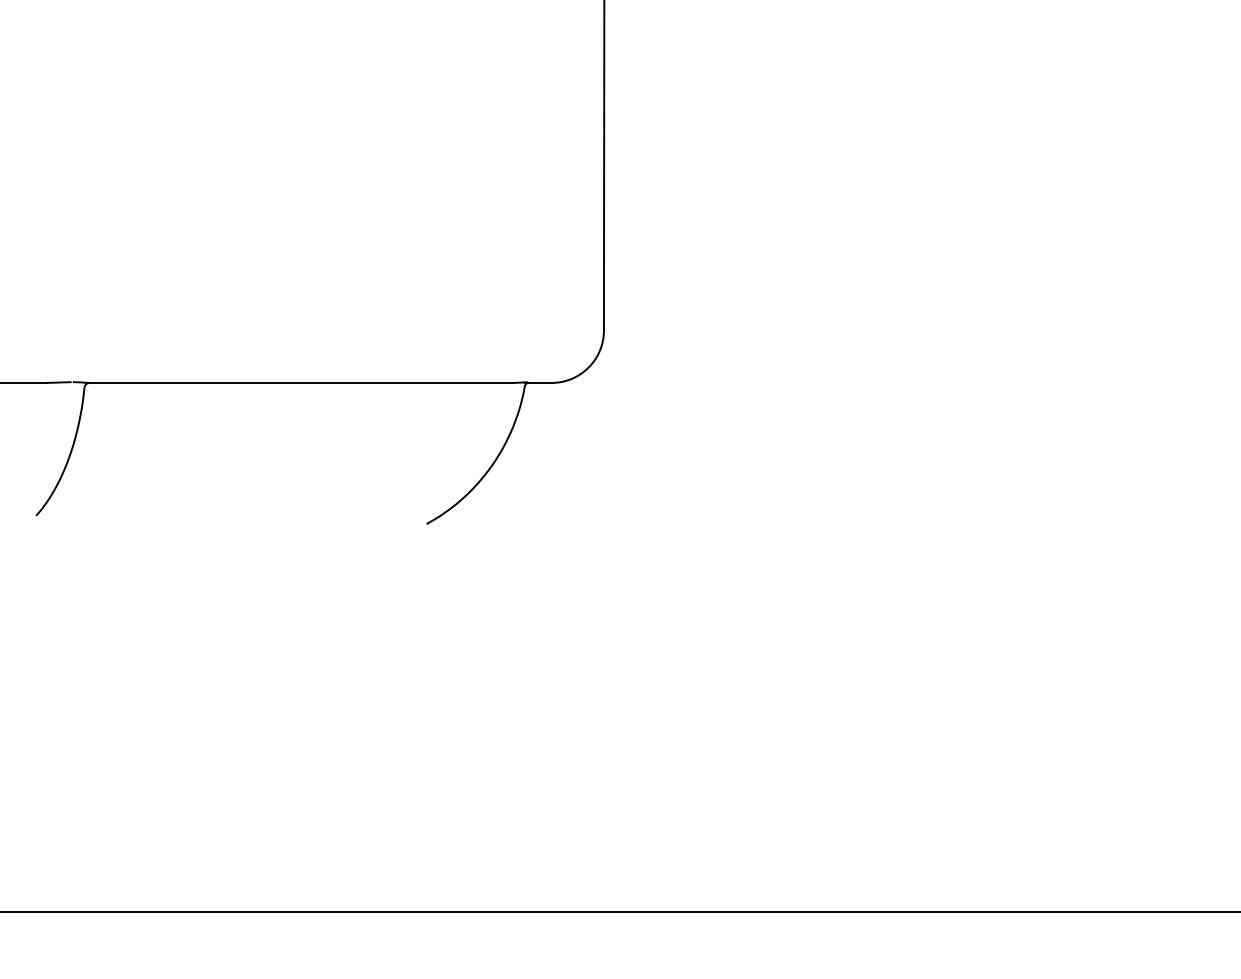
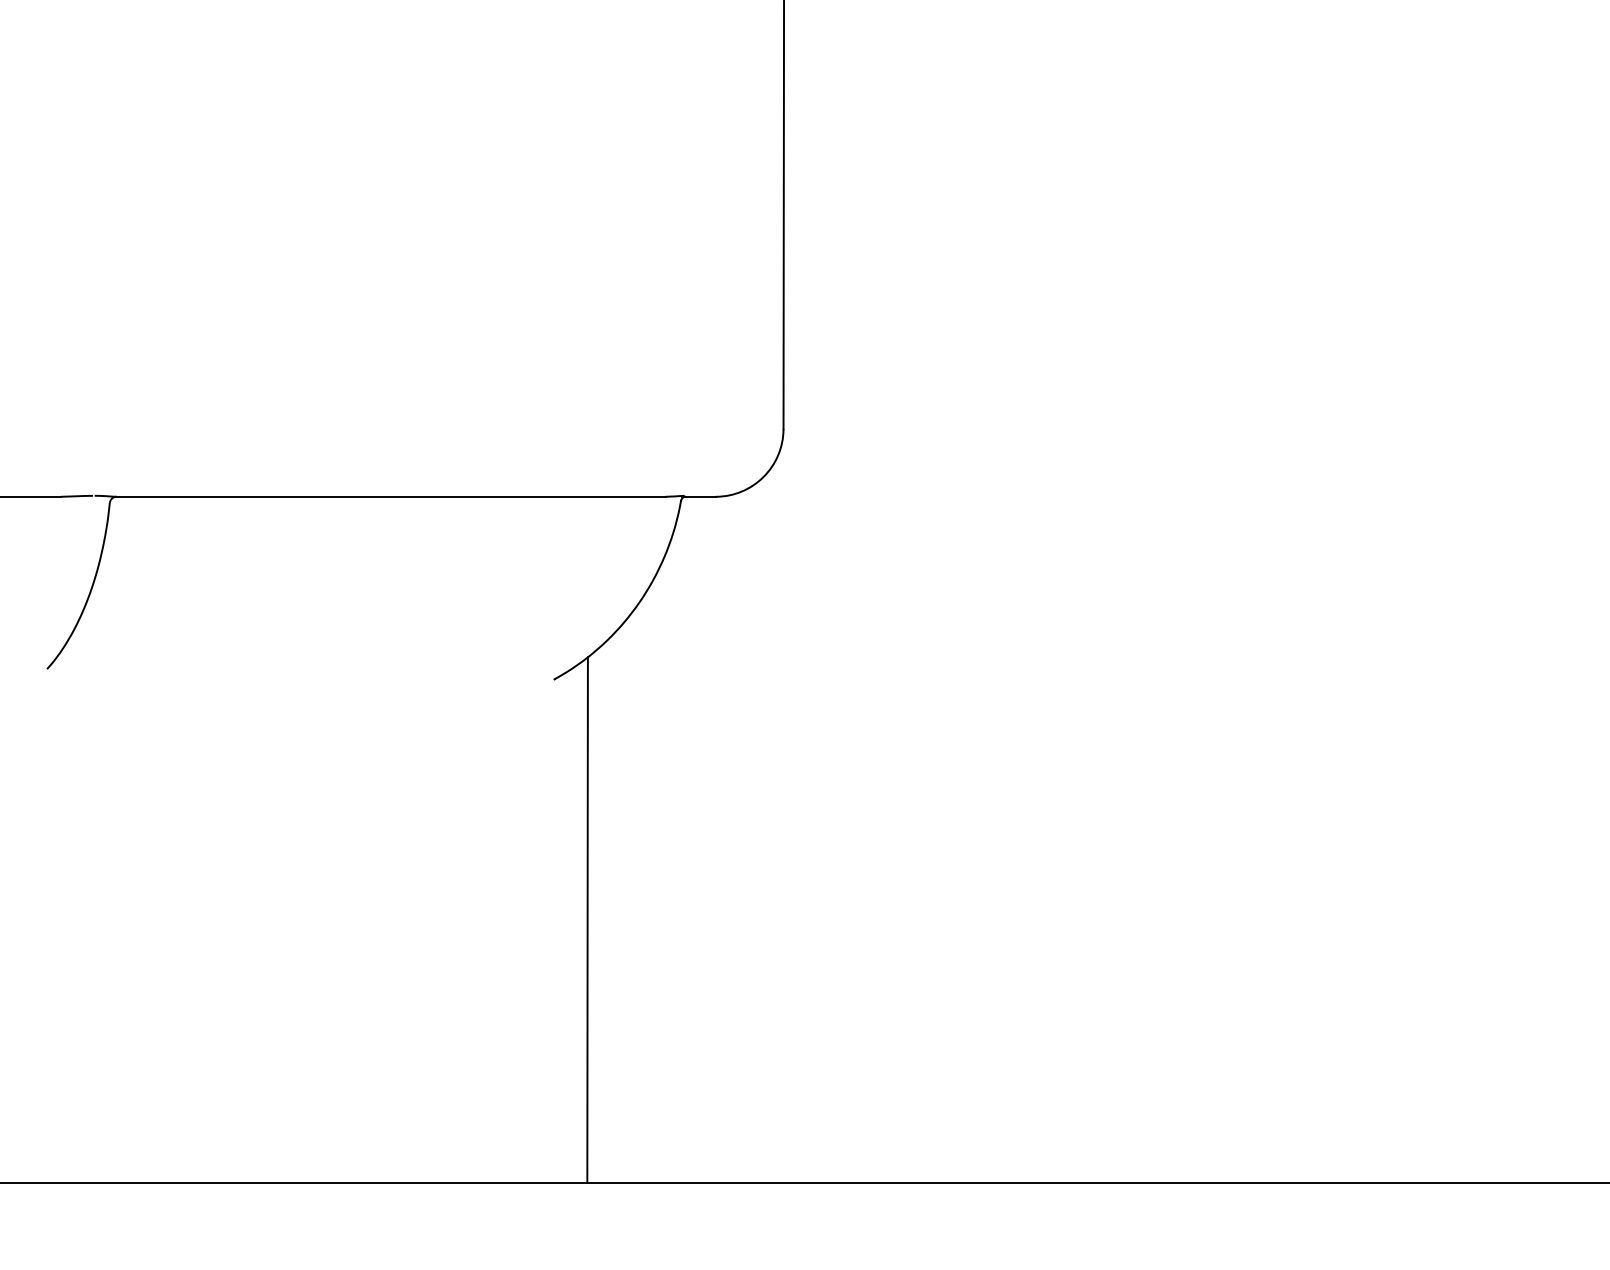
line: (452, 709) -> (587, 920), added

